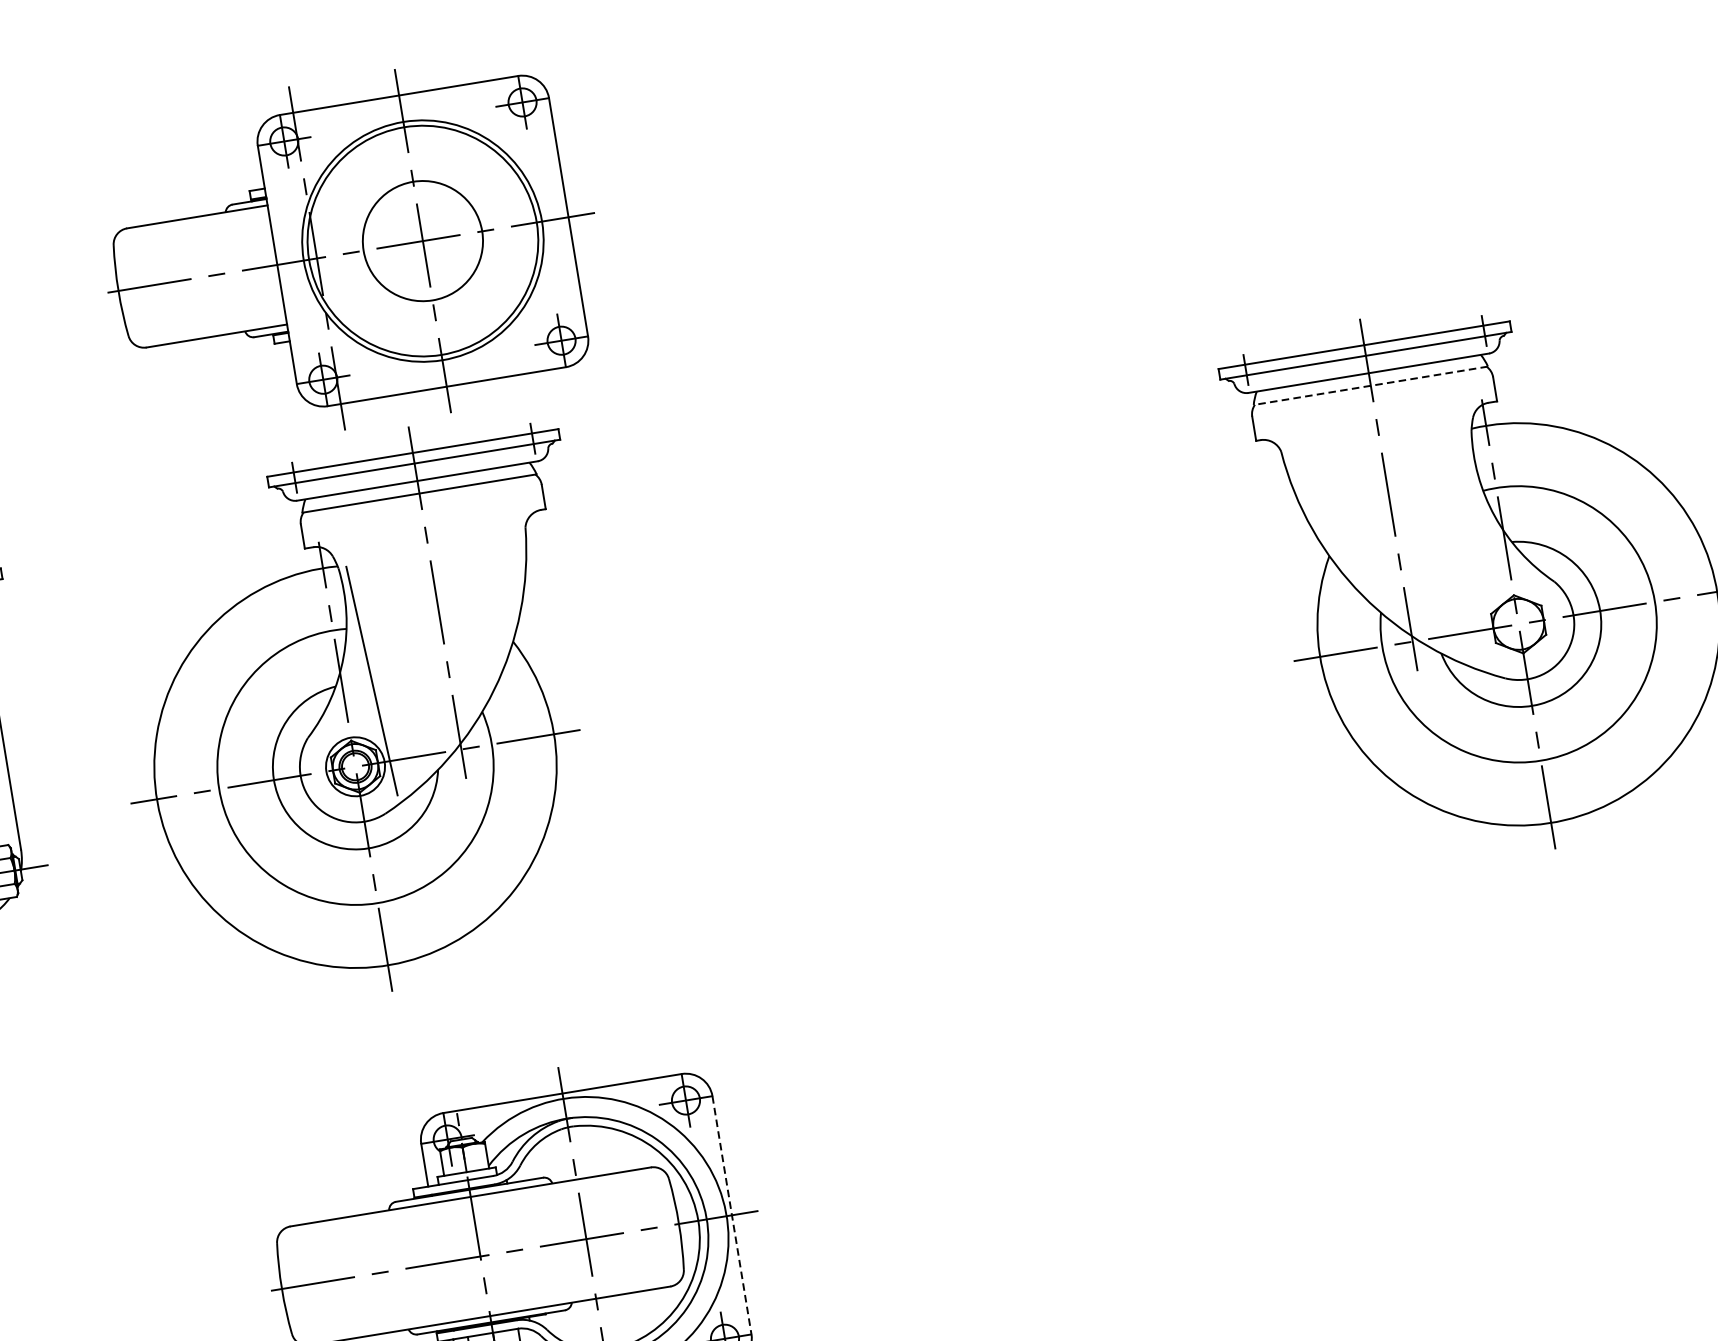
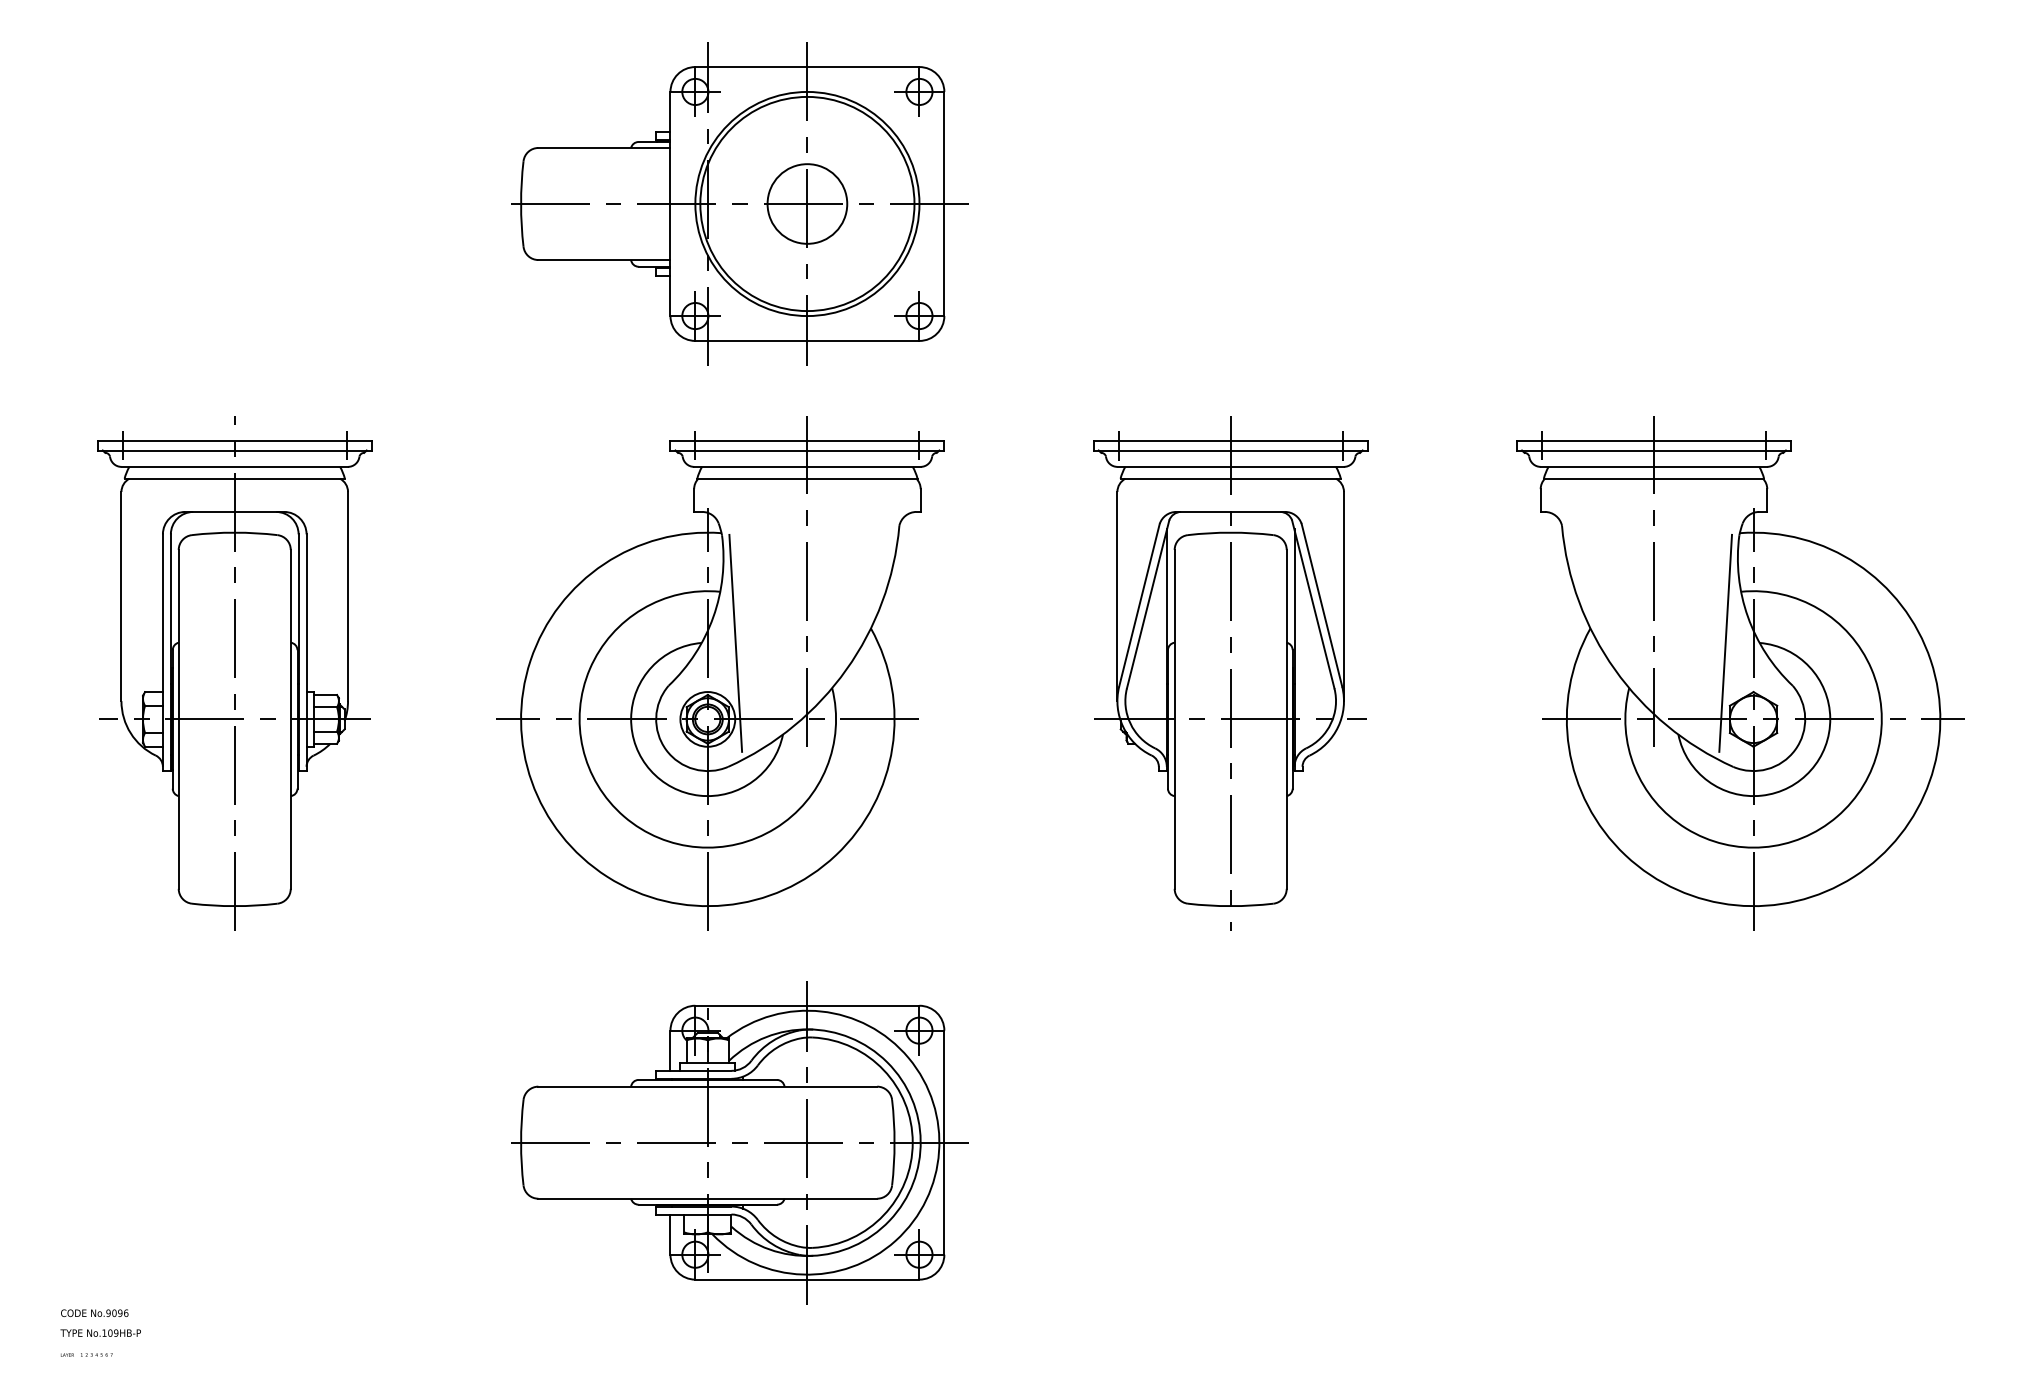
circle: (422, 240) -> (807, 203), size x0.71
line: (1370, 385) -> (1653, 478), dashed -> solid
line: (1475, 547) -> (1725, 642), added
part: (954, 666) -> (1230, 673), added
part: (361, 715) -> (720, 673), moved
line: (732, 1216) -> (944, 1143), dashed -> solid

